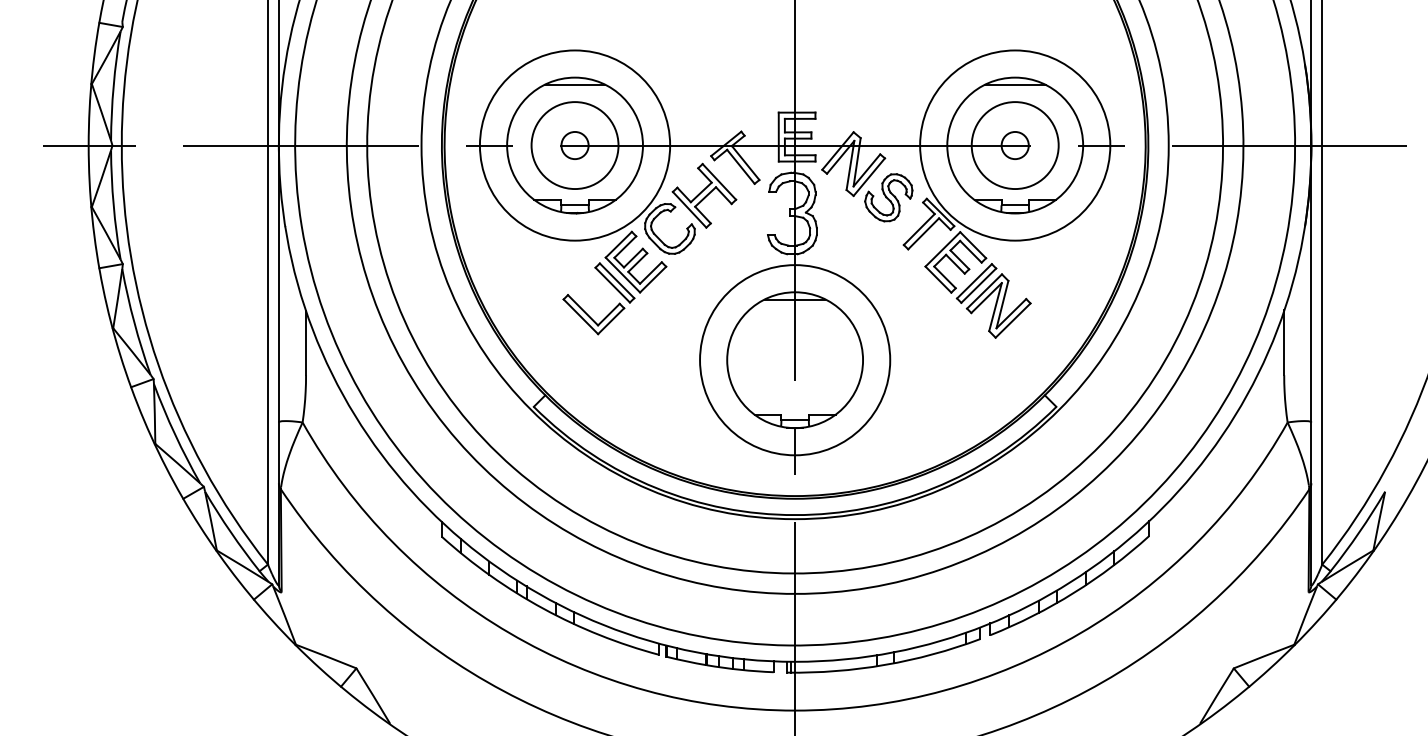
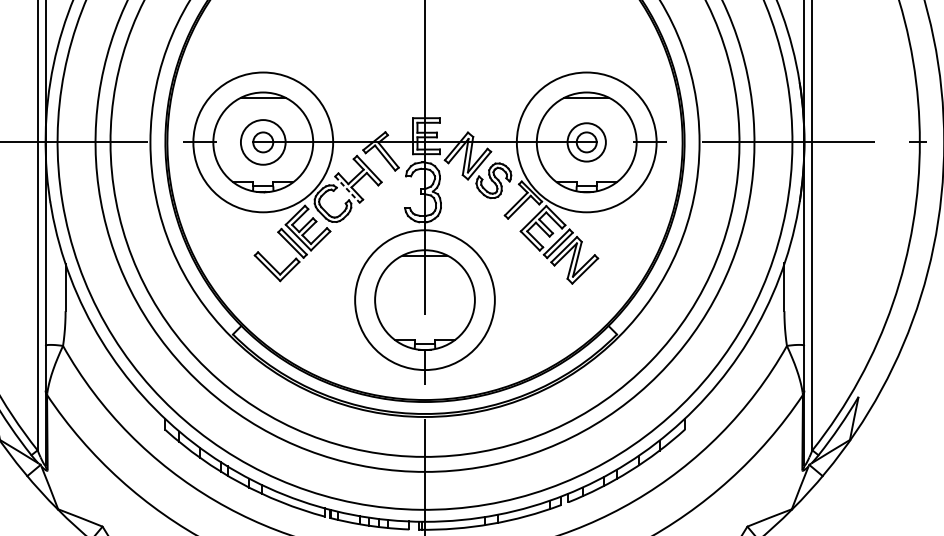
circle: (574, 145) -> (262, 142), size x0.7
circle: (1014, 145) -> (586, 142), size x0.6
line: (689, 210) -> (347, 190), solid -> dashed

